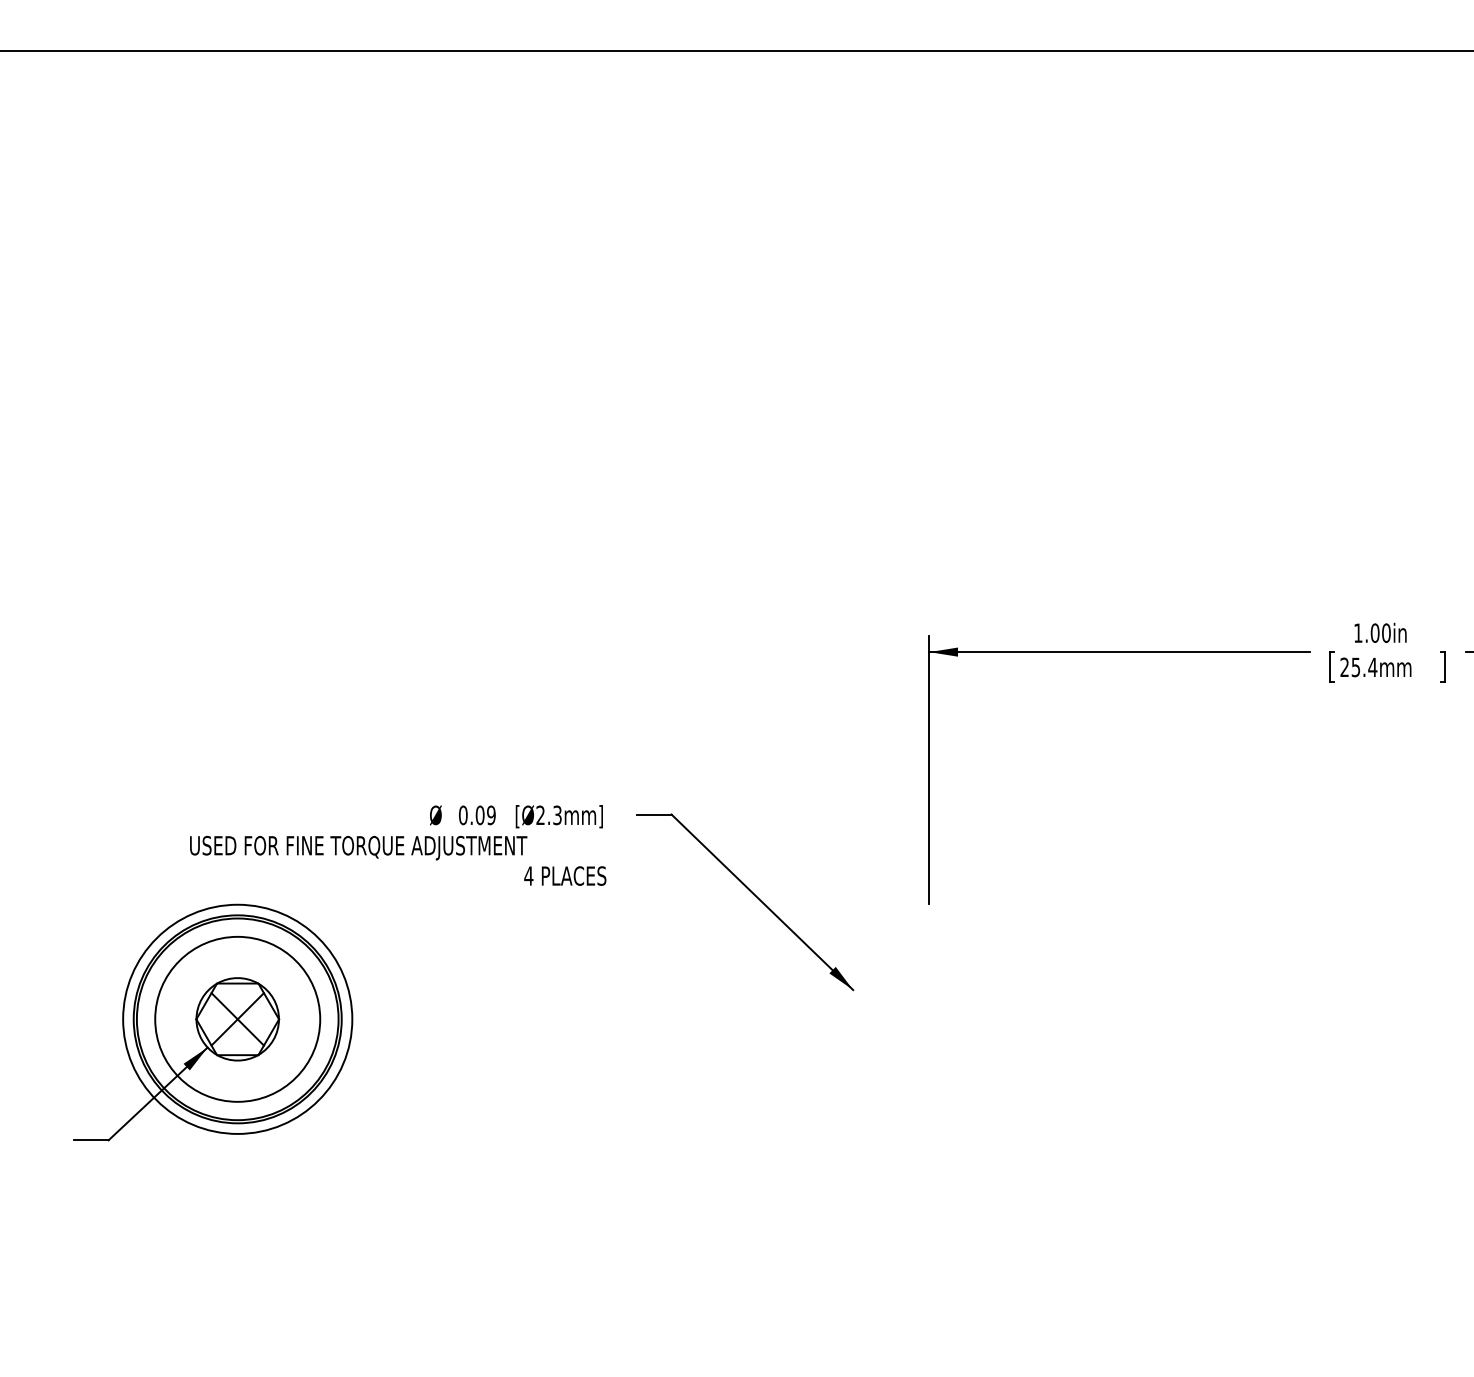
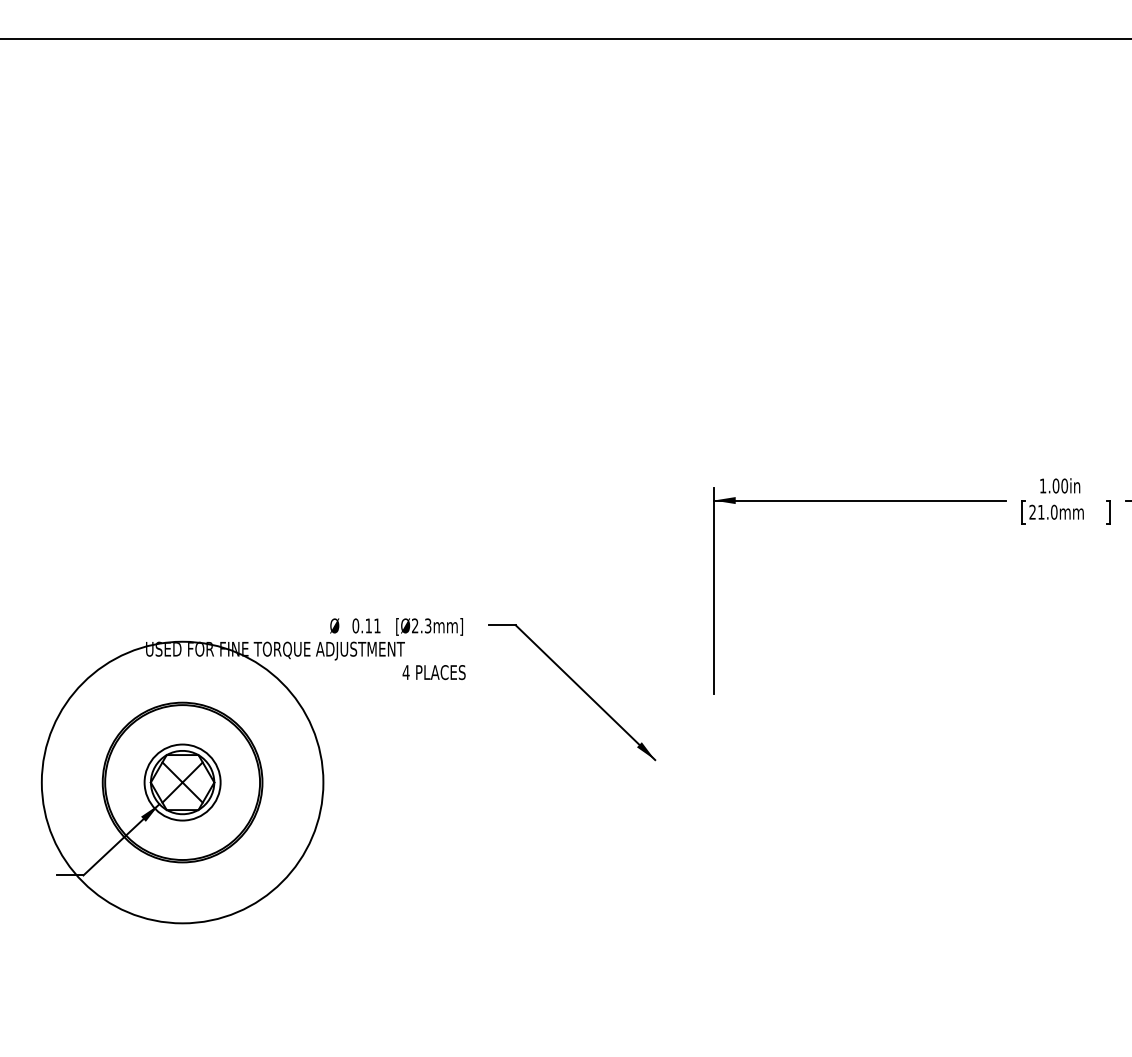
text: (1364, 667) -> (1047, 512), 25.4mm -> 21.0mm
text: (485, 815) -> (372, 626), 0.09 -> 0.11
circle: (237, 1018) -> (182, 781), size x0.6
circle: (237, 1018) -> (182, 781), size x1.6

